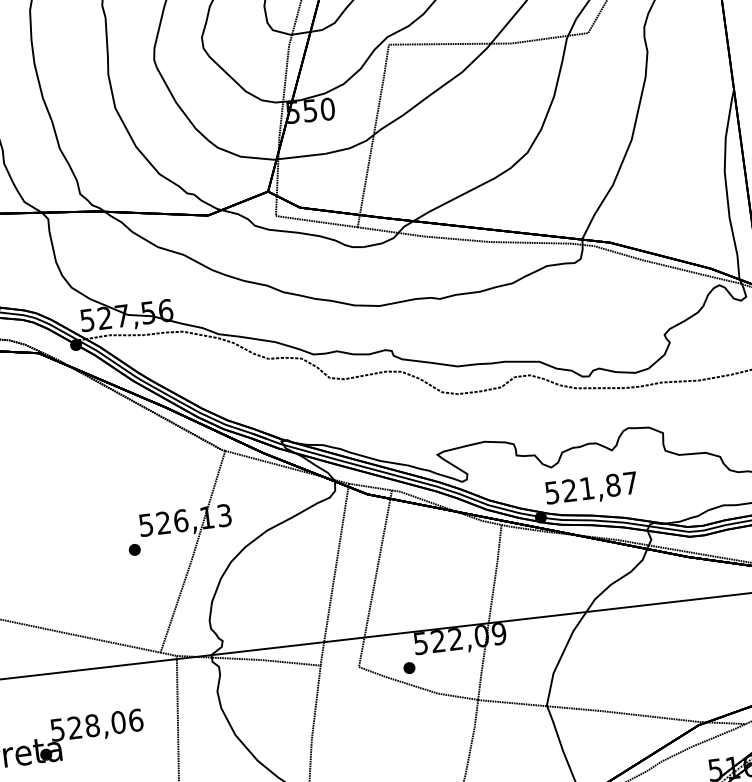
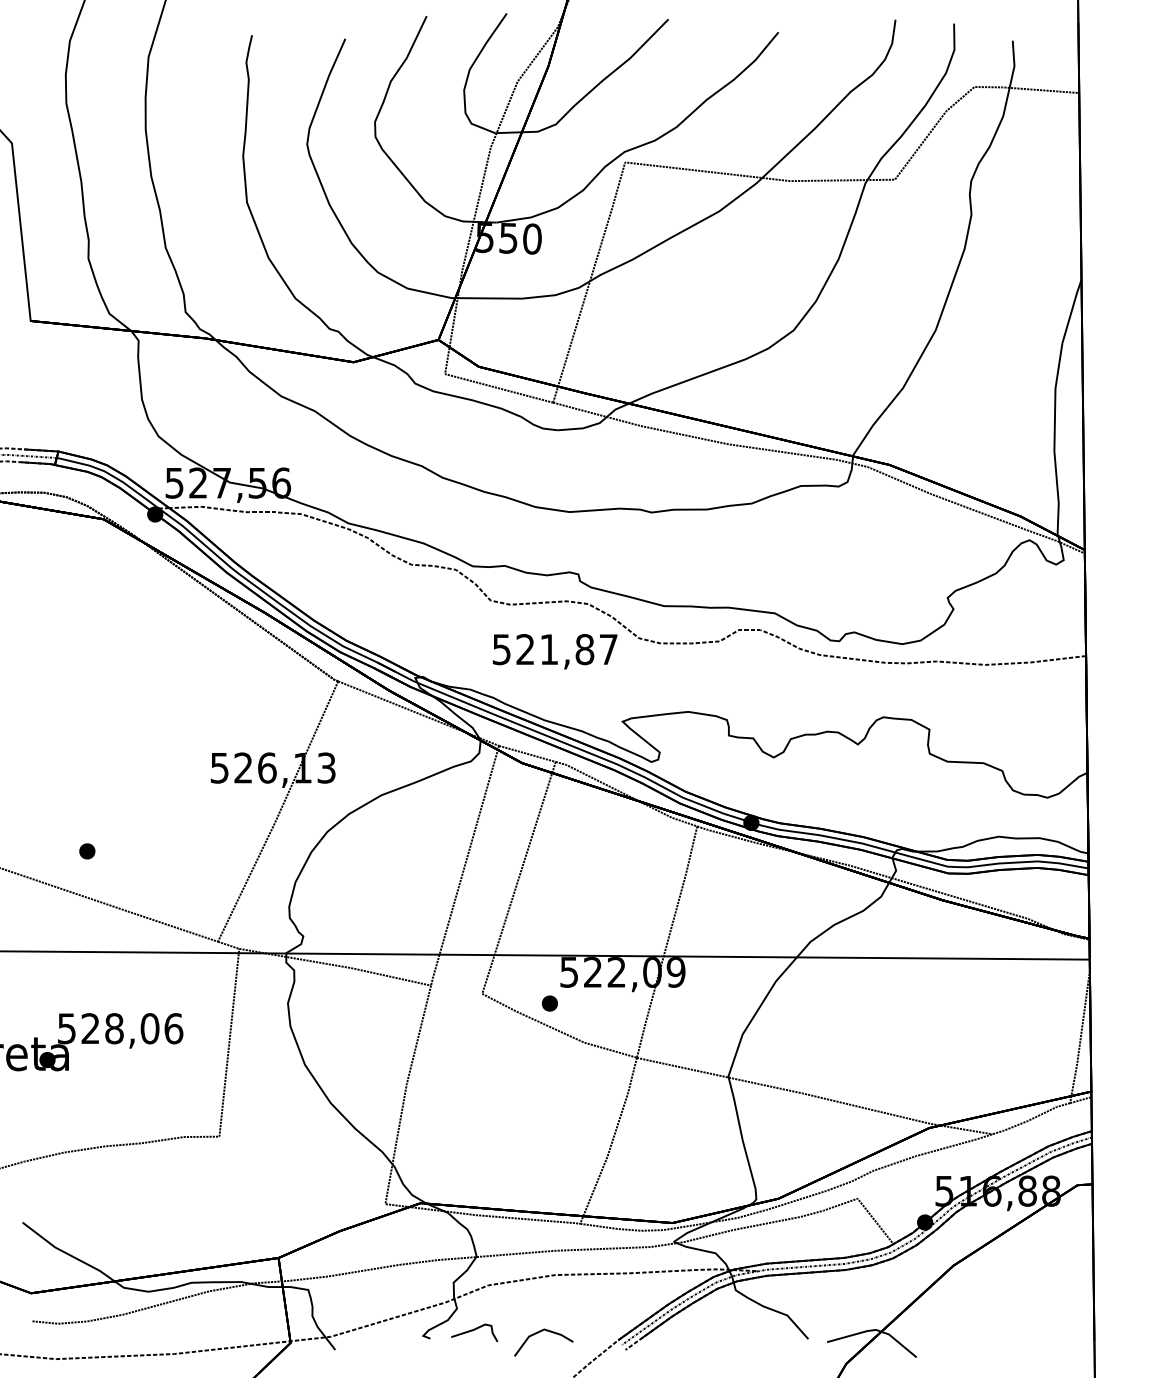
text: (591, 489) -> (554, 651), moved
part: (134, 549) -> (87, 851), moved

